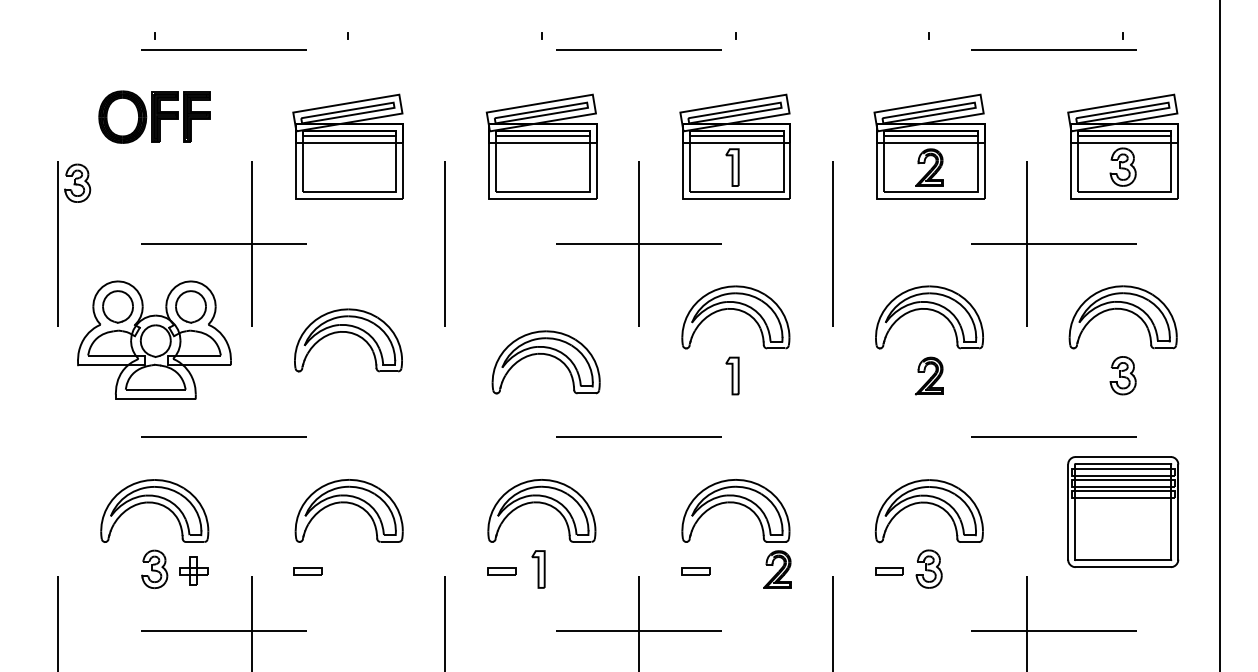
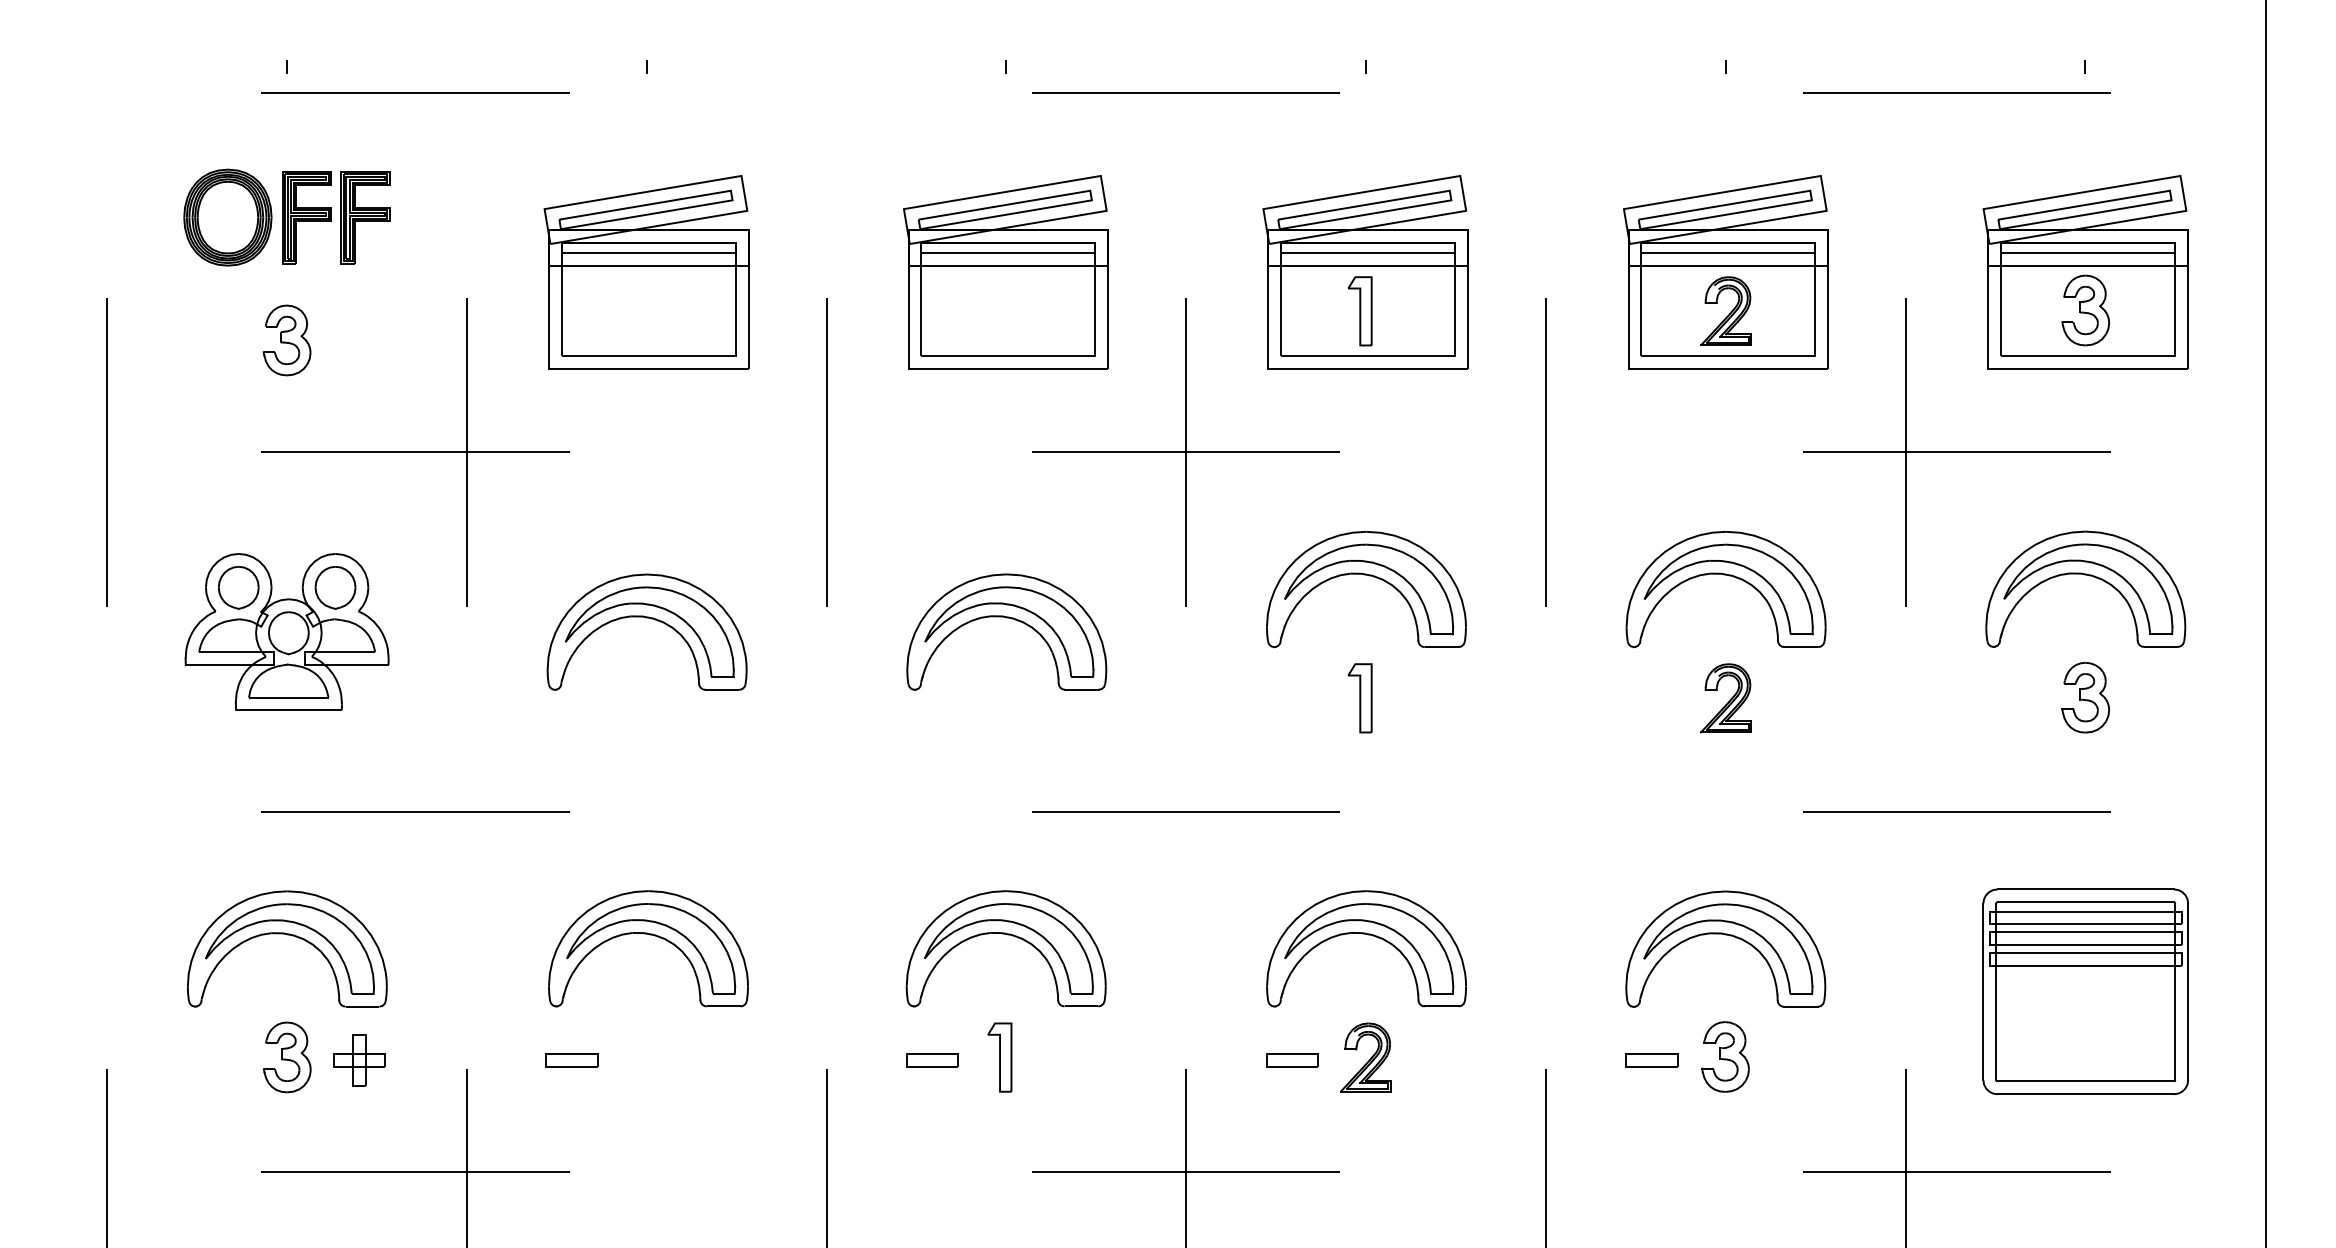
part: (77, 182) -> (286, 338), moved
part: (154, 340) -> (286, 632), size x0.71
part: (545, 355) -> (1005, 619), moved
part: (1123, 511) -> (2086, 990), moved
part: (777, 569) -> (1365, 1057), moved

